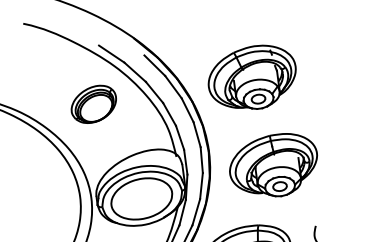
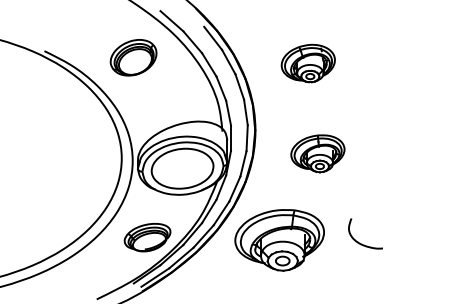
part: (252, 77) -> (308, 63), size x0.6
part: (93, 104) -> (133, 57), moved
part: (273, 165) -> (317, 153), size x0.6

